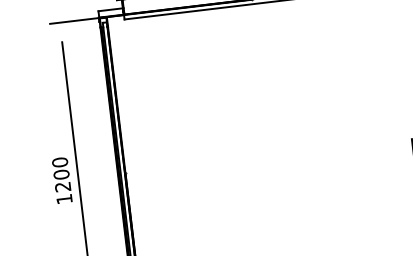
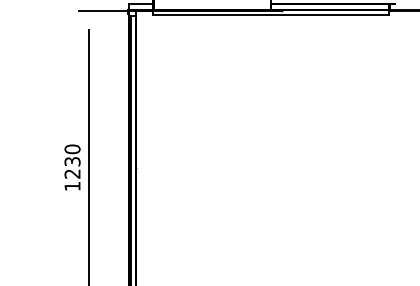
text: (61, 174) -> (72, 161), 1200 -> 1230

